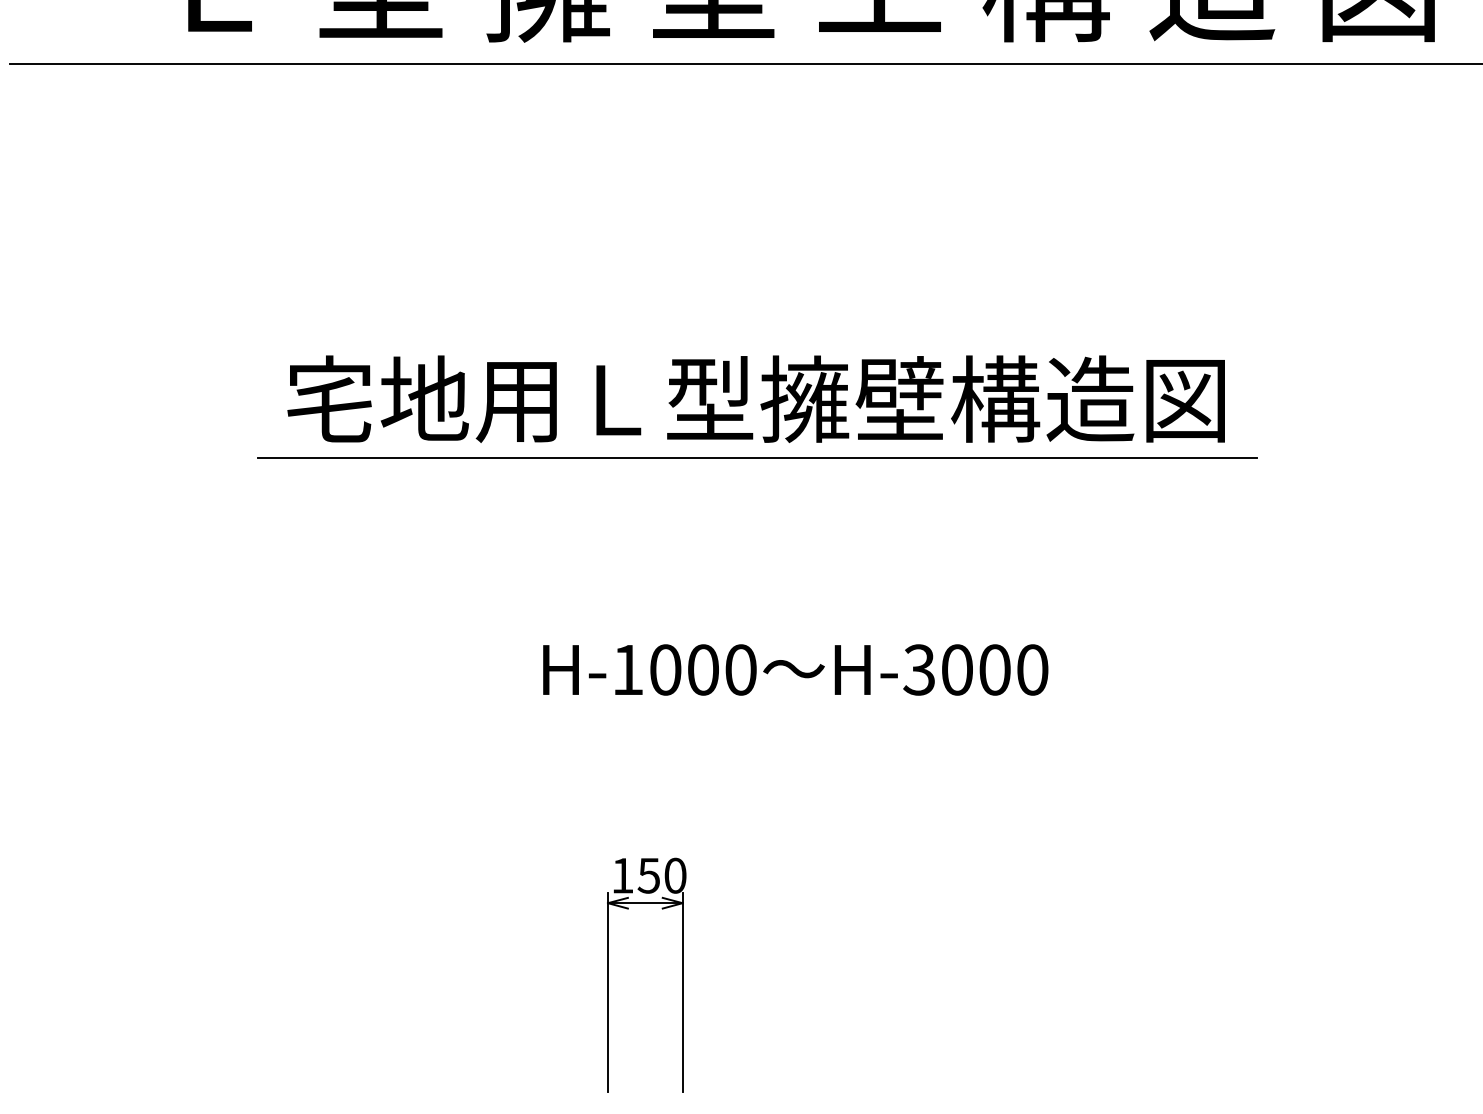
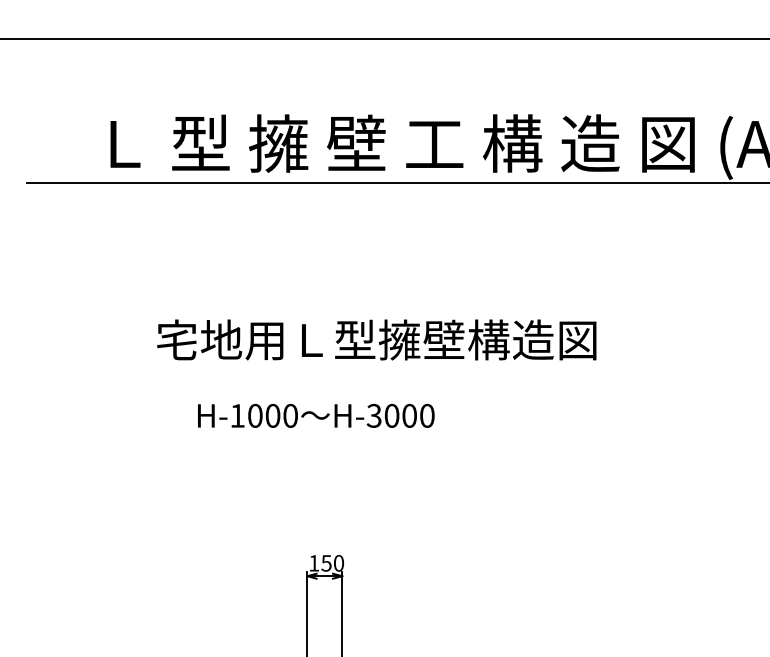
line: (757, 457) -> (377, 367), removed
text: (796, 669) -> (316, 415), moved

